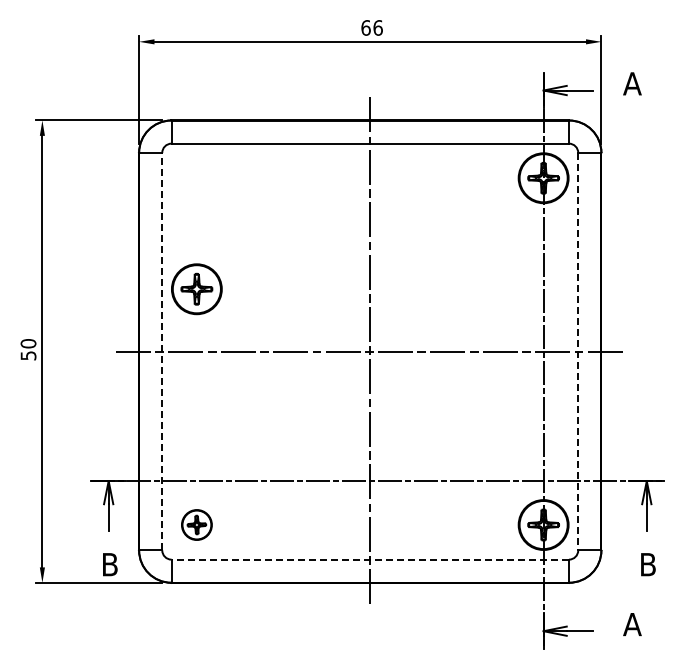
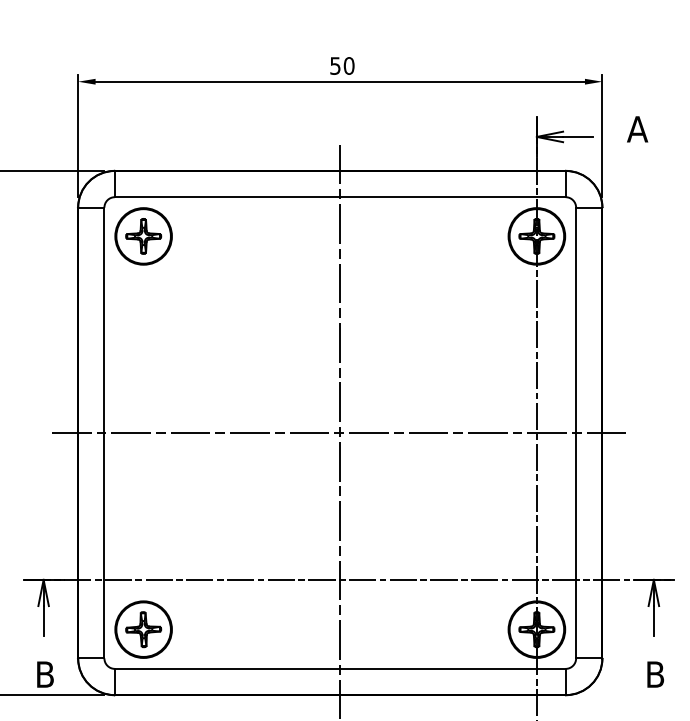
text: (371, 27) -> (341, 65), 66 -> 50
part: (196, 289) -> (143, 236), moved
line: (162, 351) -> (104, 432), dashed -> solid
line: (578, 351) -> (576, 432), dashed -> solid
part: (196, 524) -> (143, 629), size x1.67
line: (370, 559) -> (340, 668), dashed -> solid

